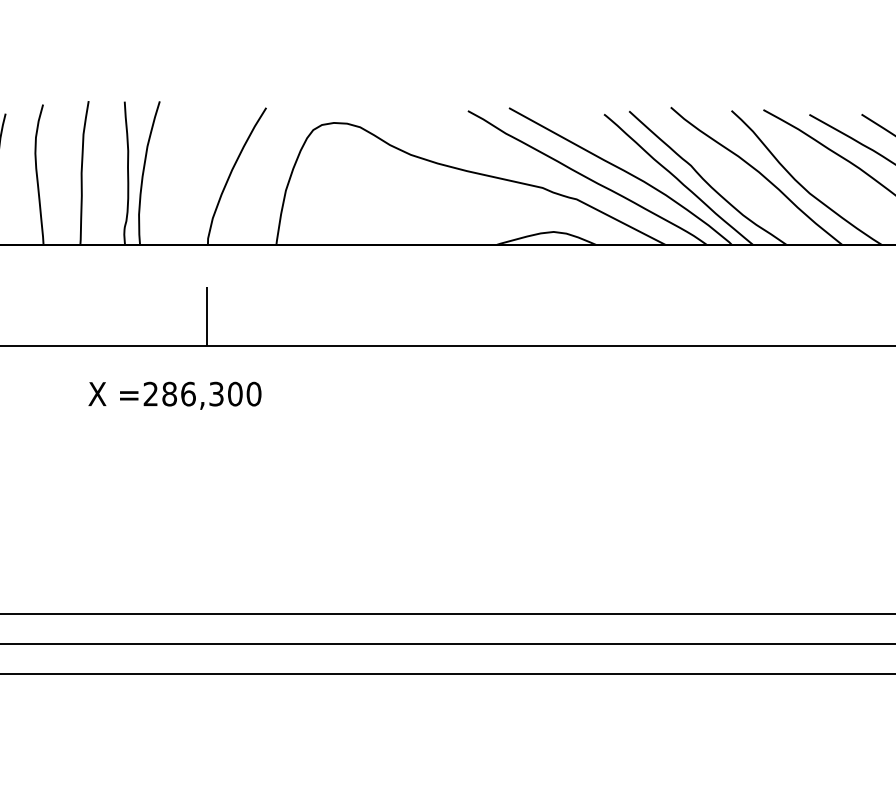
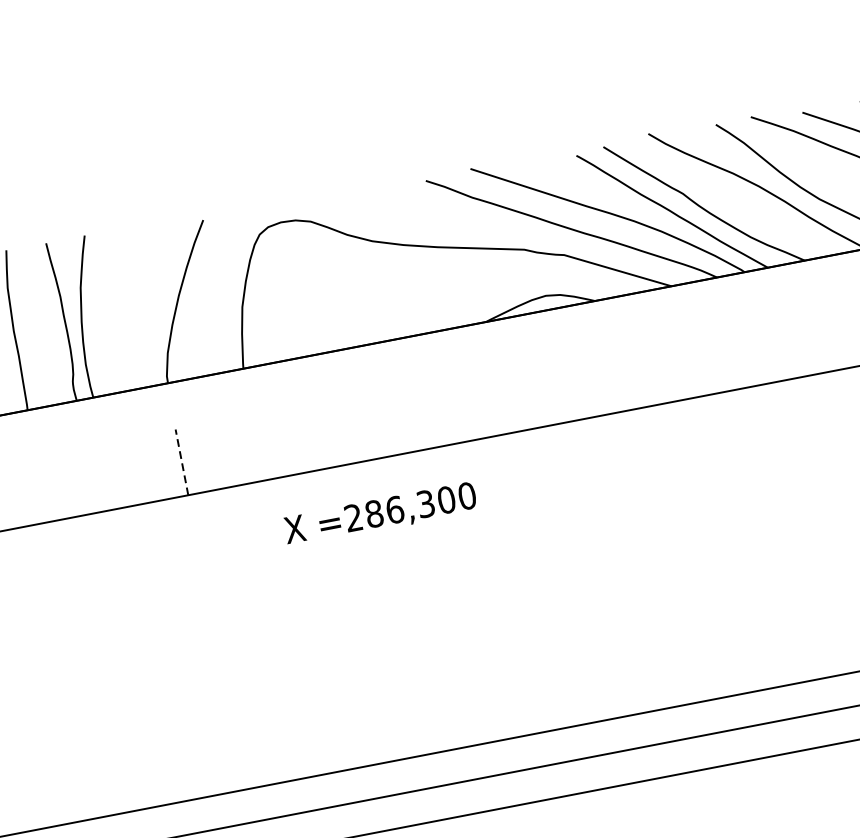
line: (206, 316) -> (181, 462), solid -> dashed
text: (174, 395) -> (379, 514), moved

